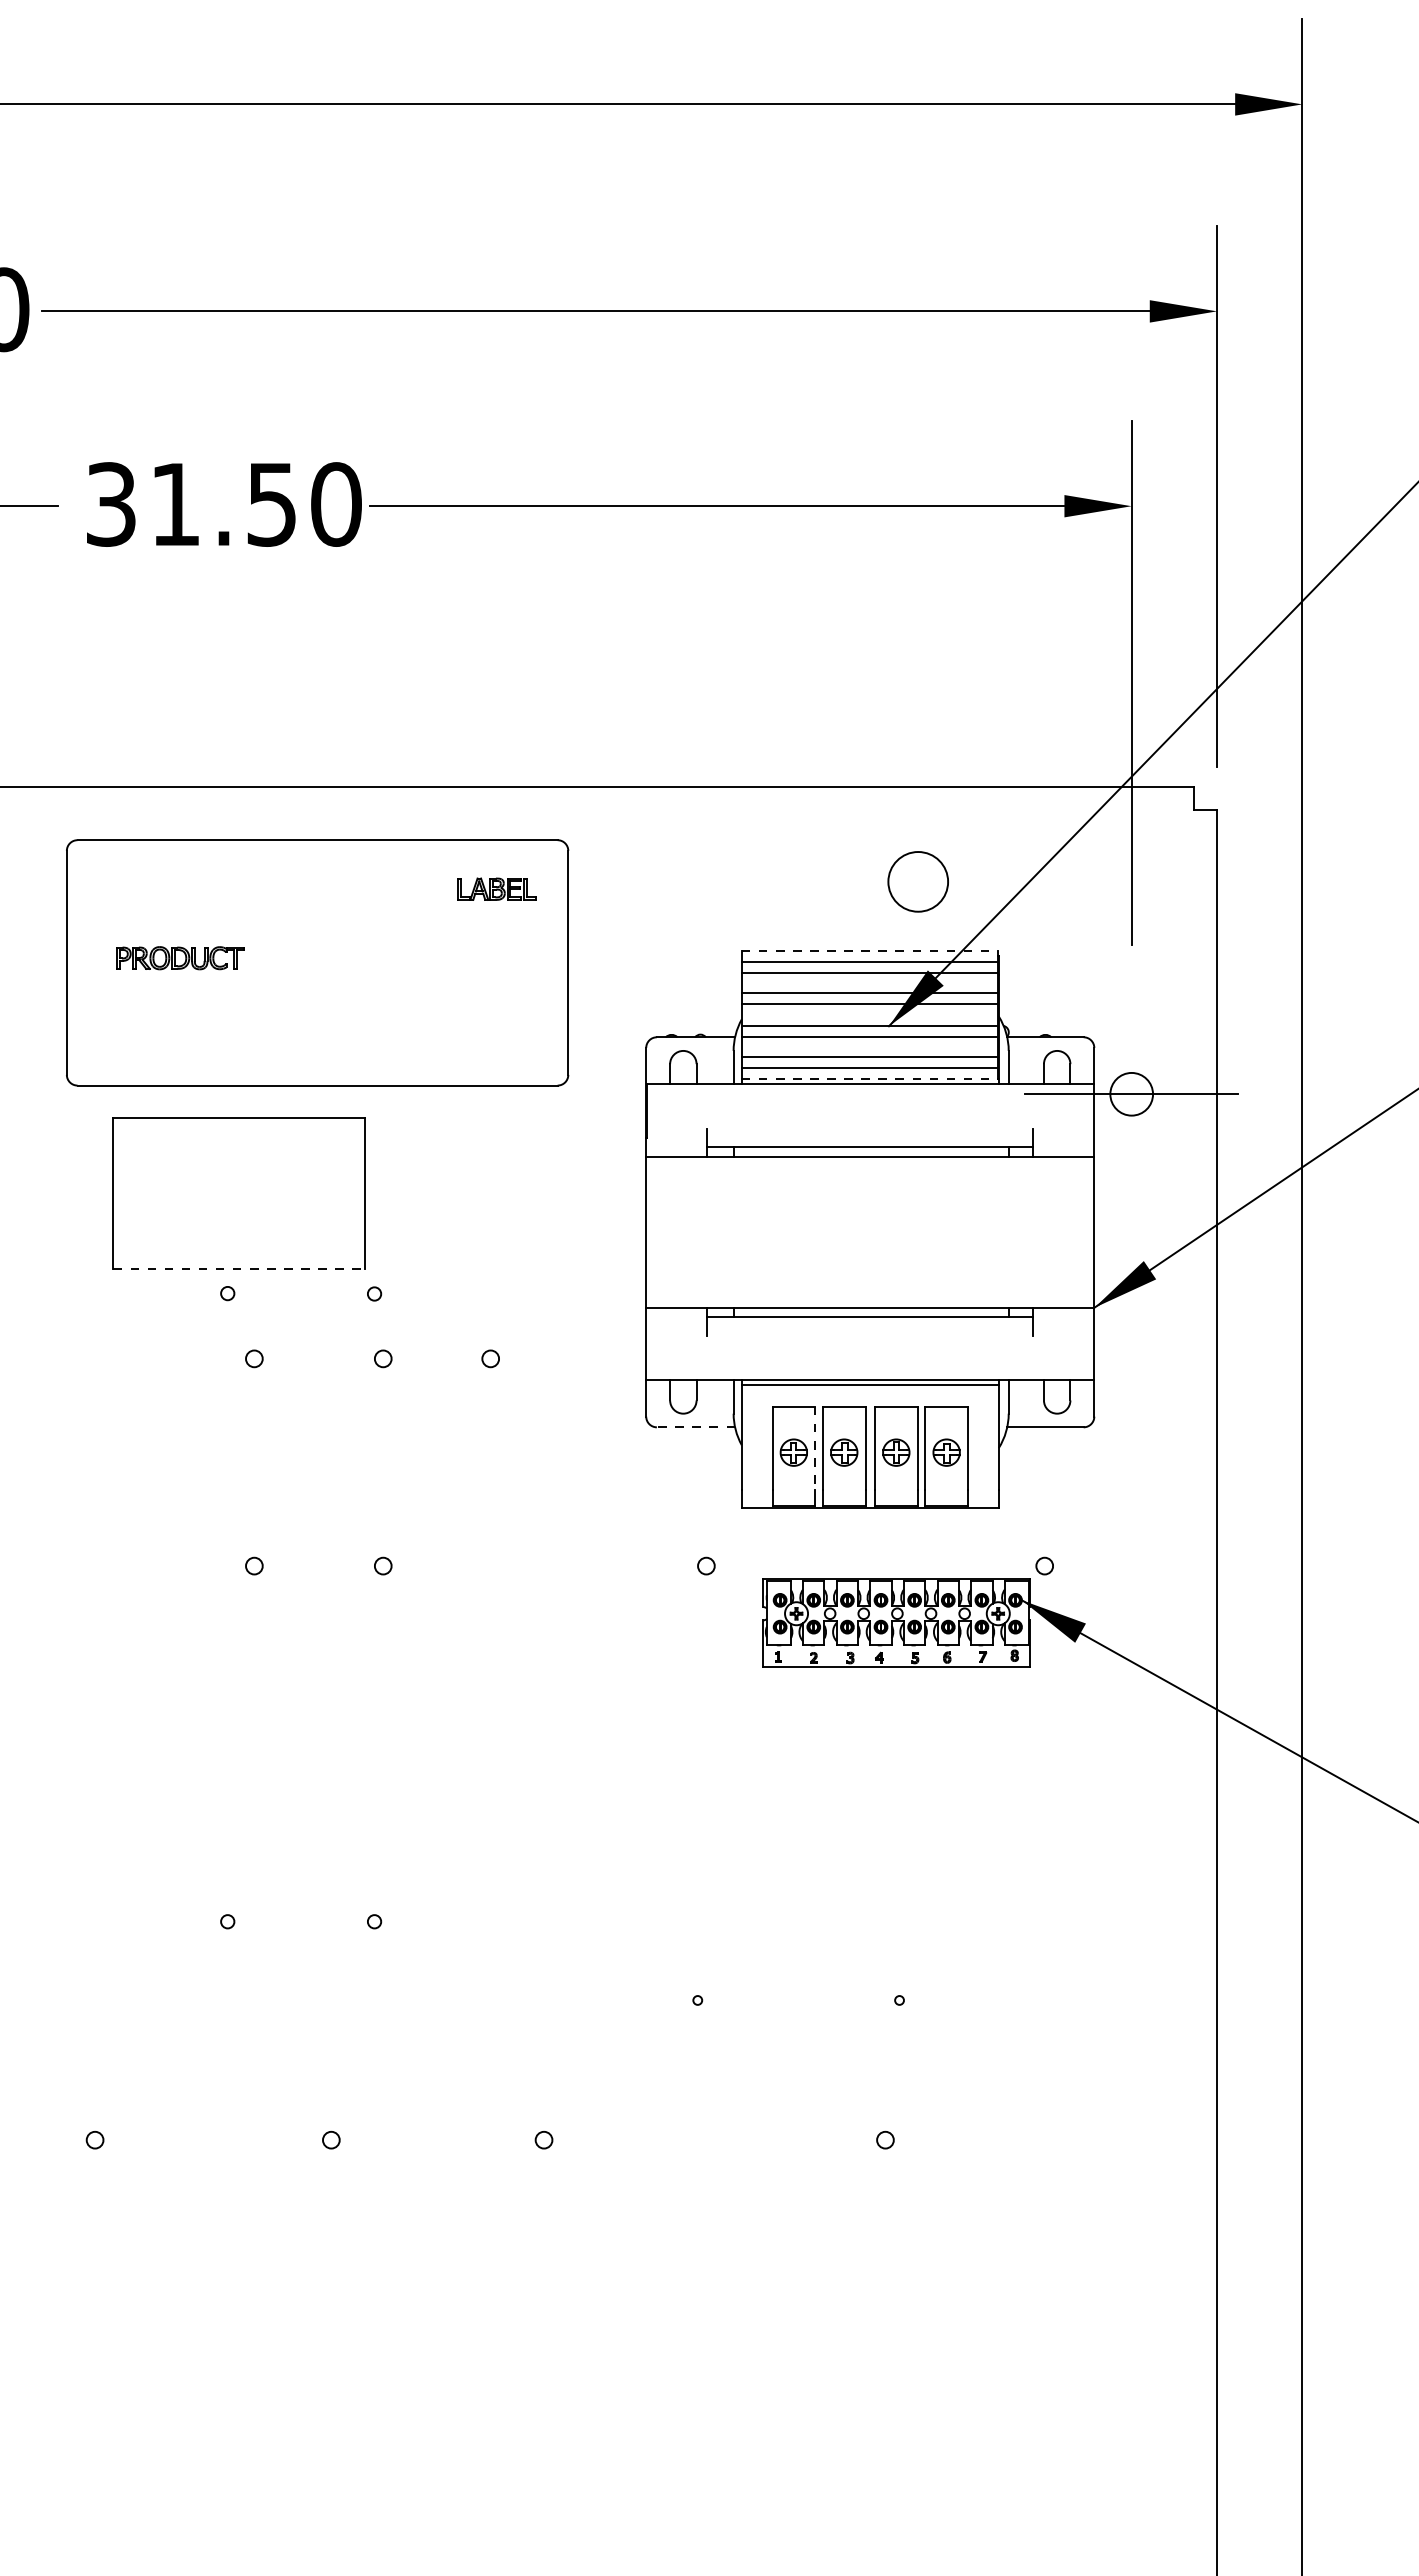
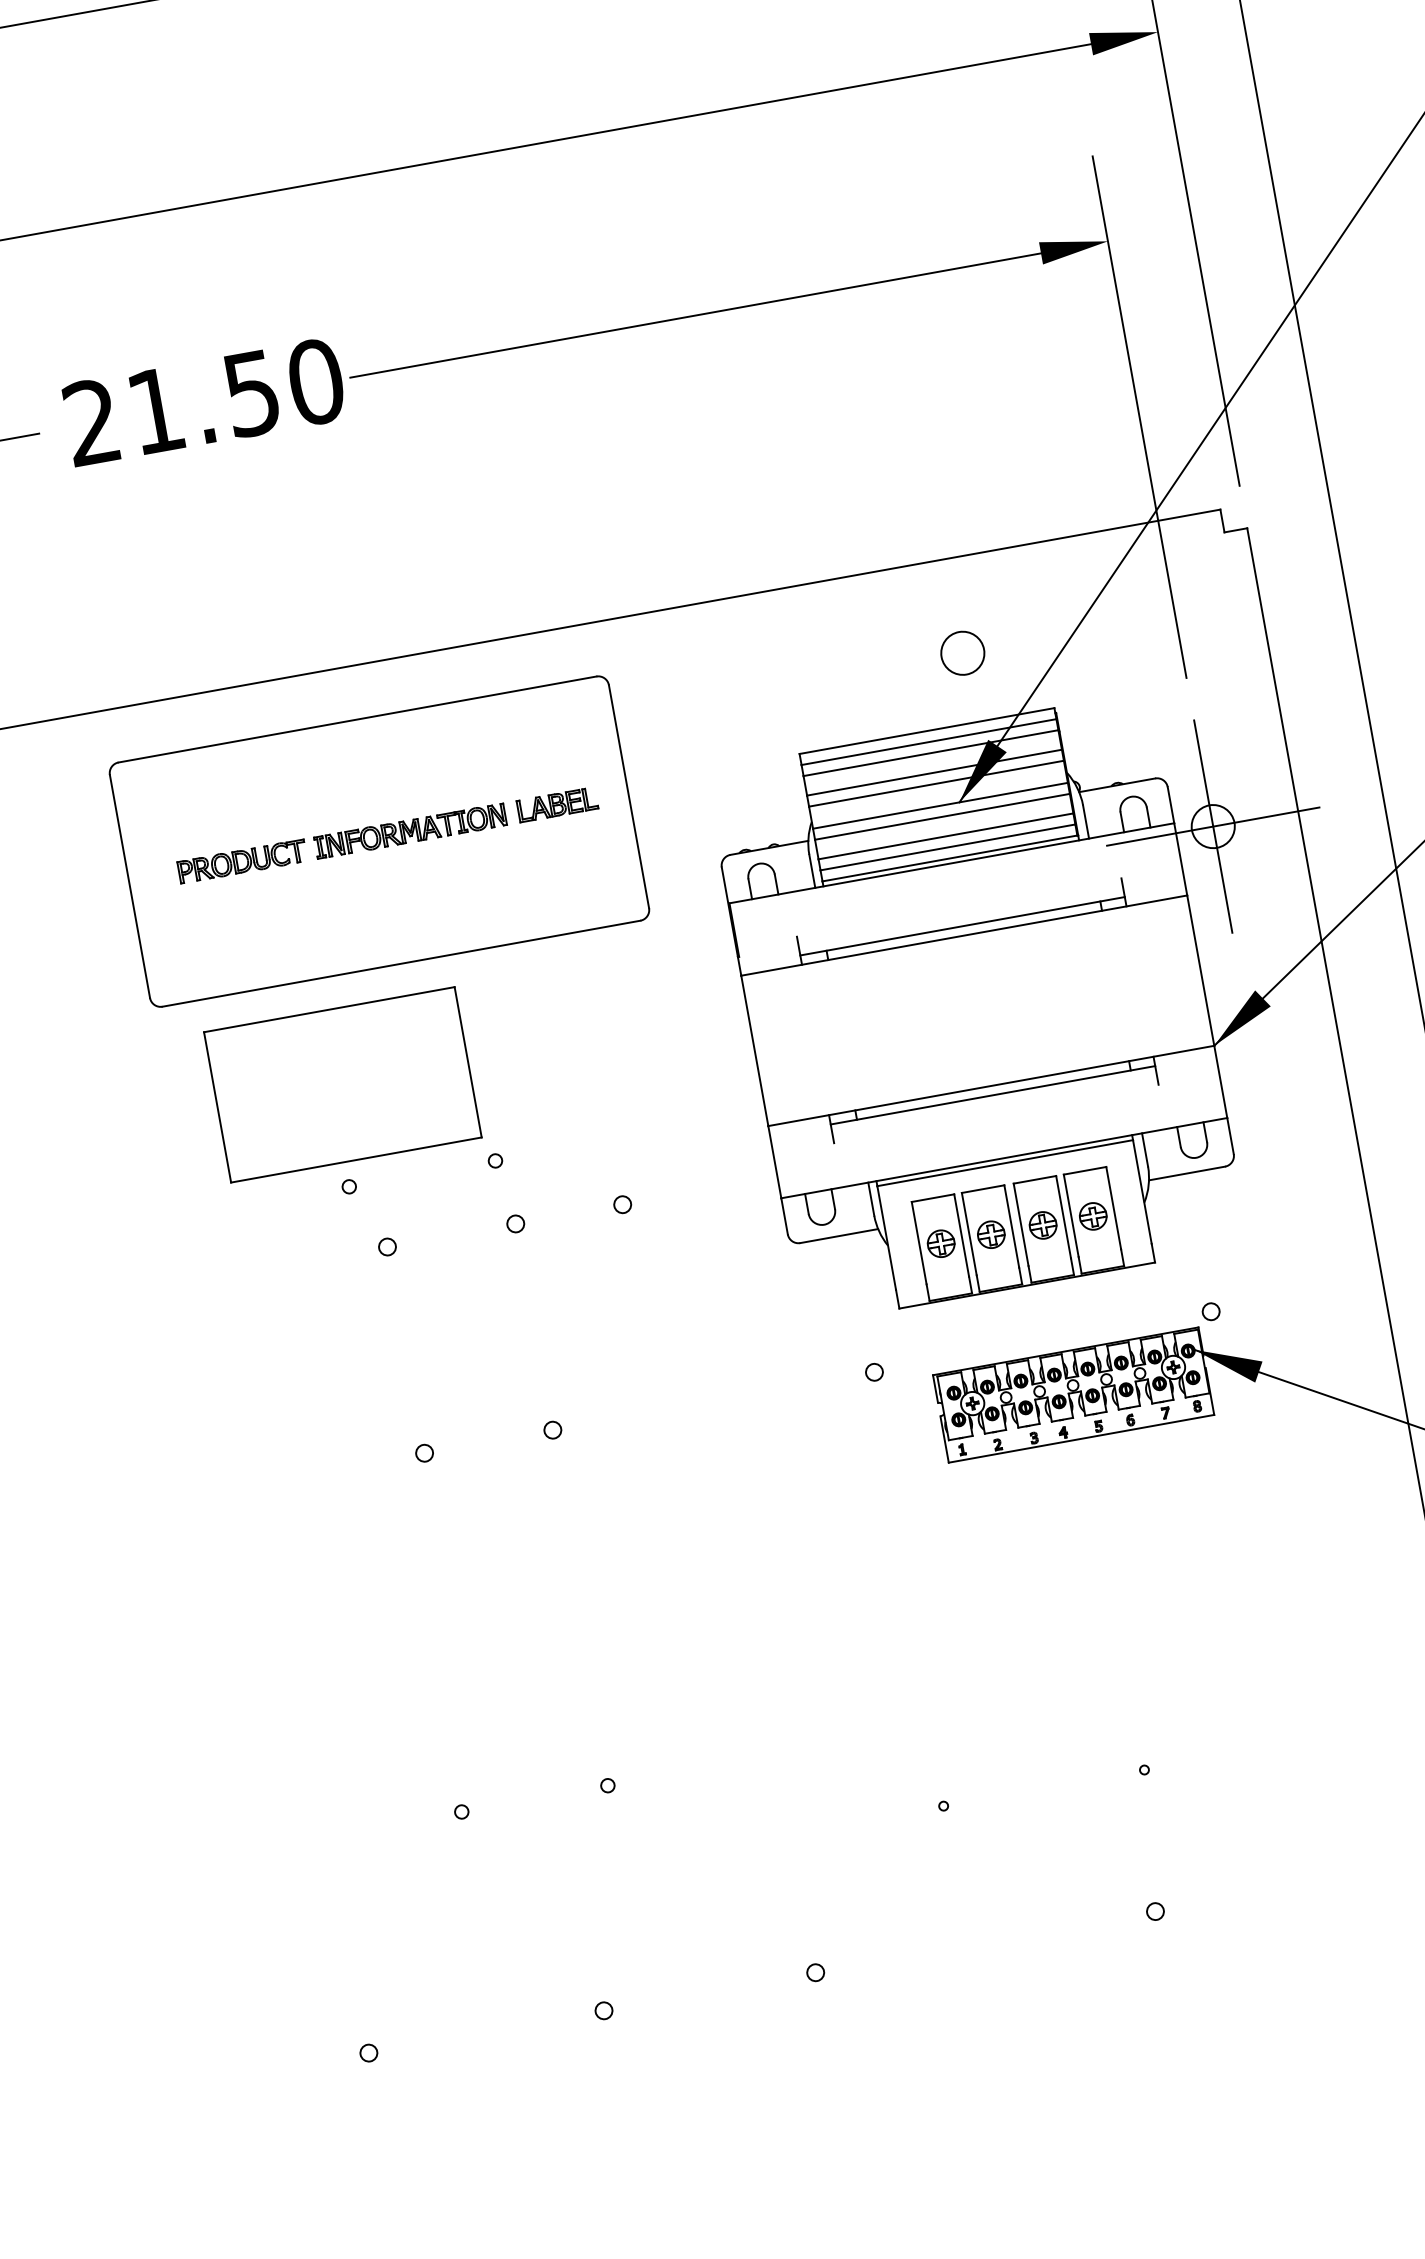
text: (110, 504) -> (91, 422), 31.50 -> 21.50
circle: (918, 881) -> (962, 653), size x0.71
part: (496, 888) -> (556, 804), moved
line: (870, 951) -> (927, 731), dashed -> solid
part: (349, 958) -> (410, 831), added
line: (870, 1079) -> (950, 858), dashed -> solid
line: (1131, 1093) -> (1212, 825), added
line: (239, 1268) -> (356, 1159), dashed -> solid
line: (695, 1427) -> (838, 1236), dashed -> solid
line: (815, 1448) -> (961, 1235), dashed -> solid

